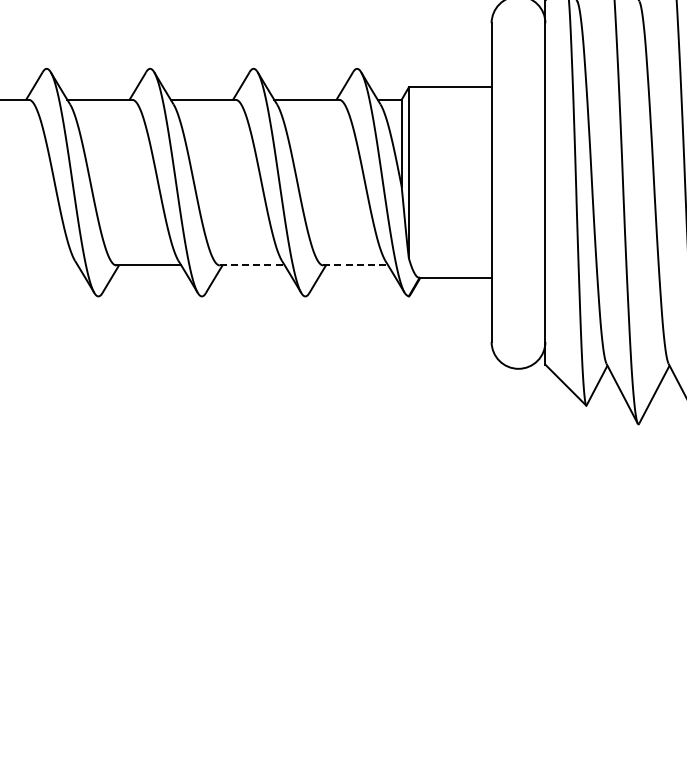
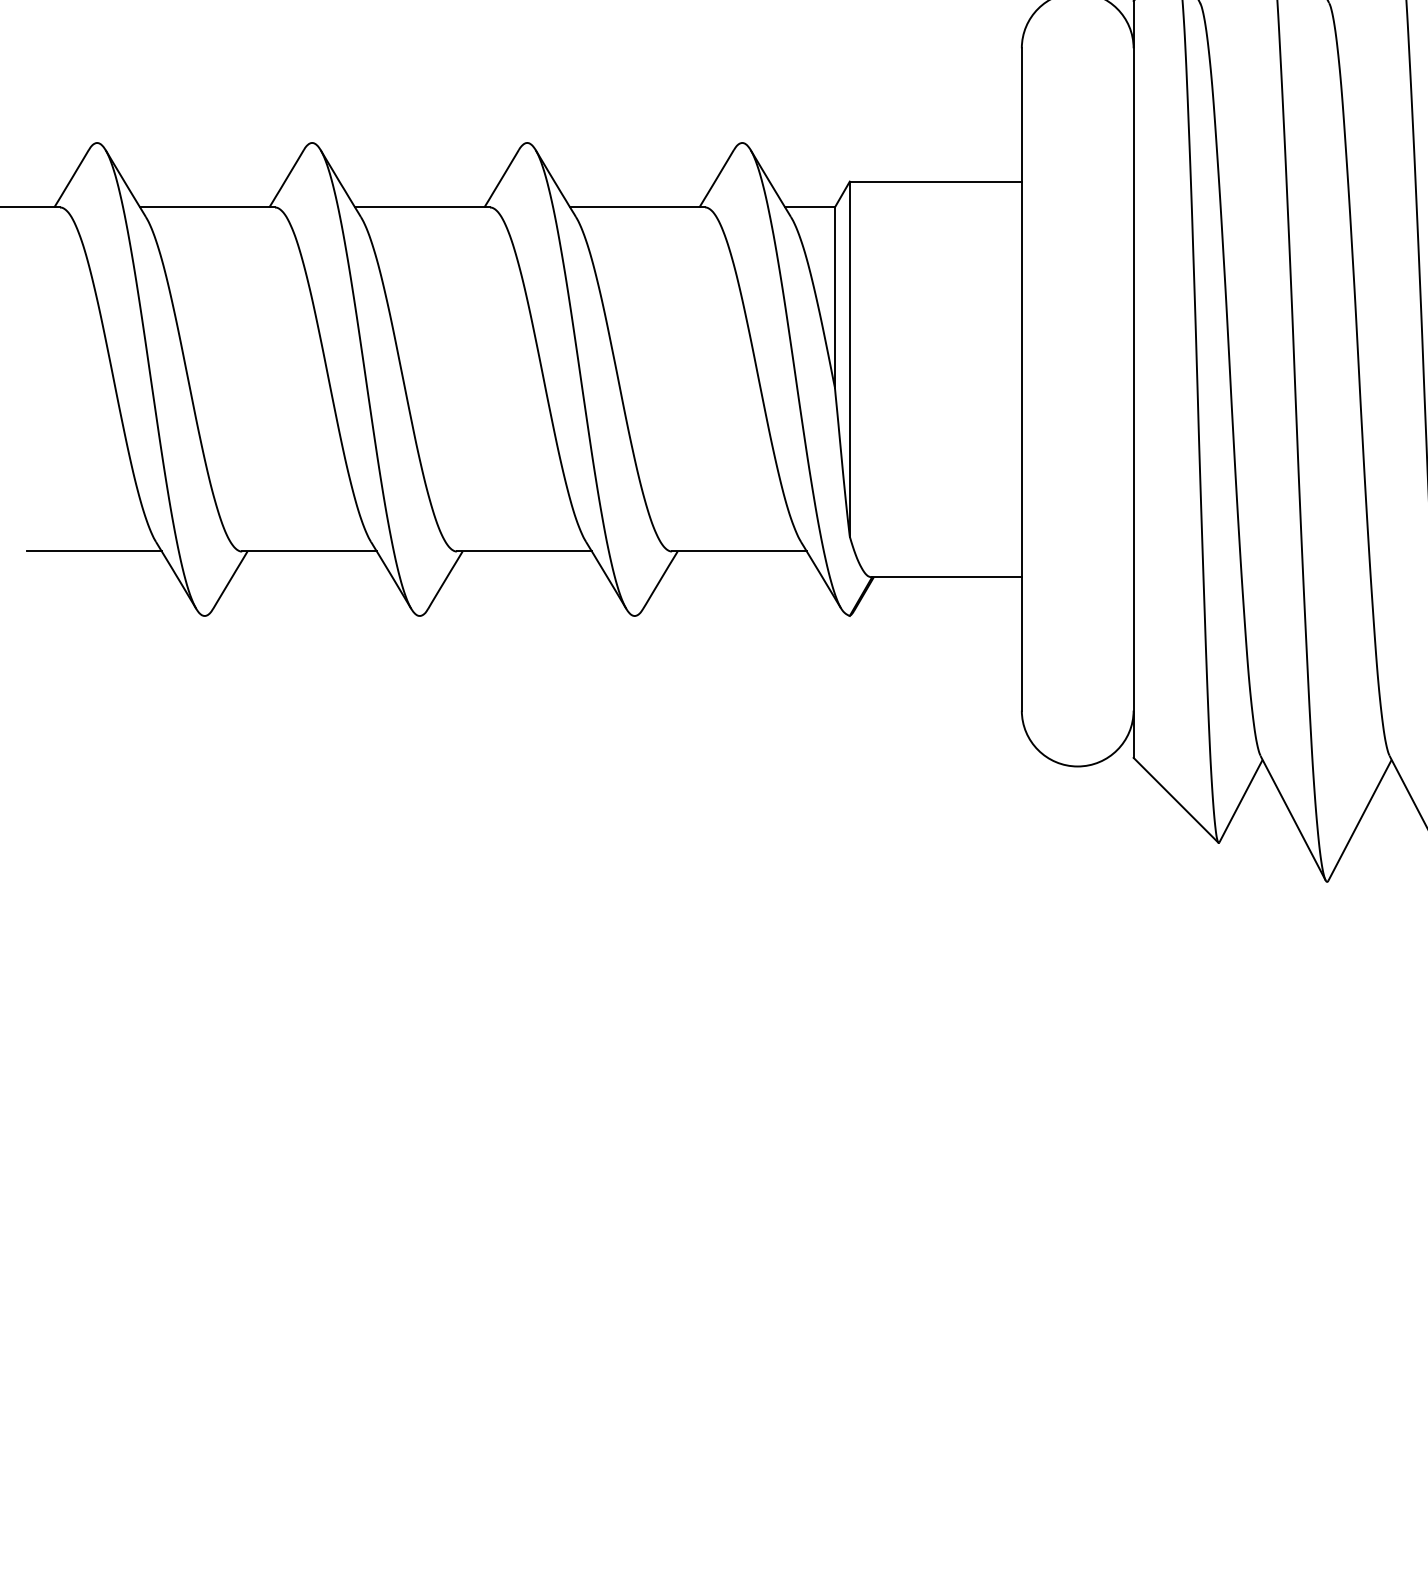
line: (44, 265) -> (92, 551), added
line: (252, 265) -> (524, 551), dashed -> solid
line: (356, 265) -> (741, 551), dashed -> solid

